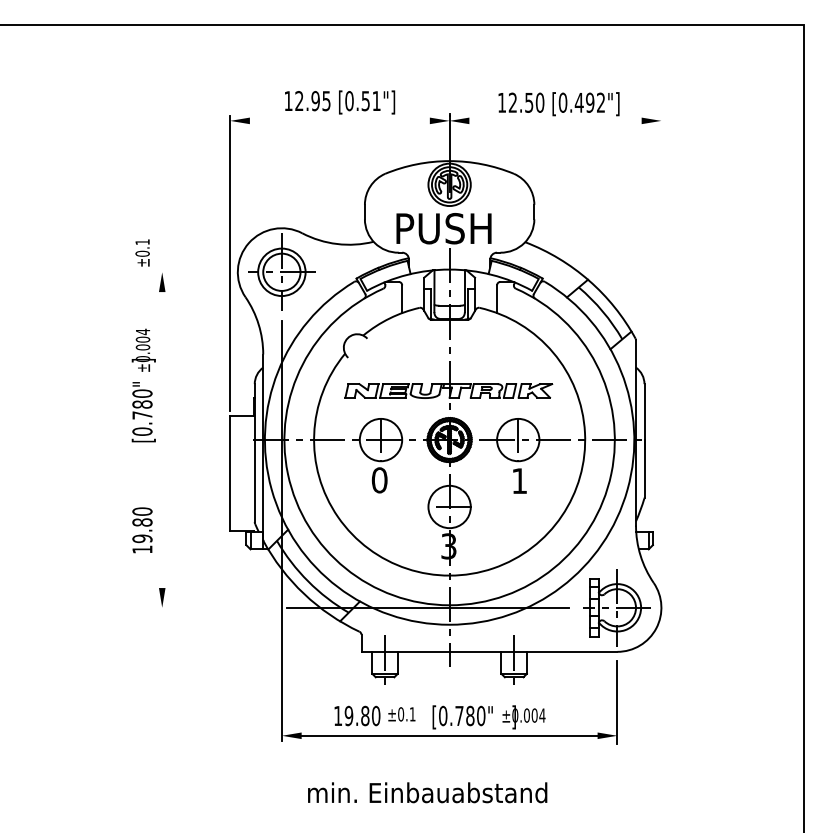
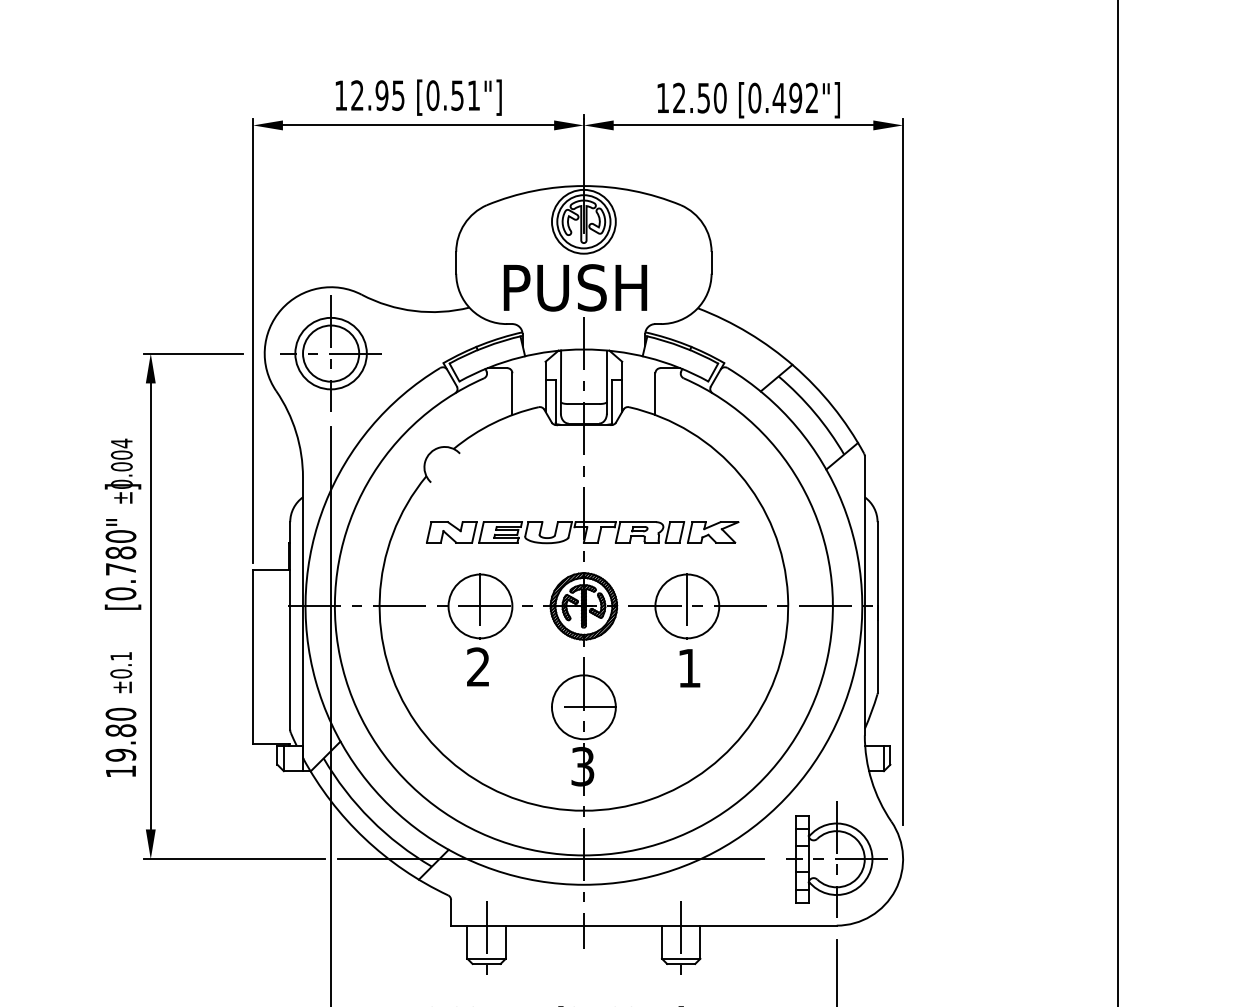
line: (339, 120) -> (417, 124), added
line: (555, 120) -> (743, 124), added
text: (142, 252) -> (121, 671), moved
line: (190, 272) -> (193, 353), added
line: (661, 350) -> (903, 471), added
line: (162, 440) -> (151, 607), added
text: (379, 480) -> (478, 667), 0 -> 2
line: (217, 607) -> (234, 858), added

